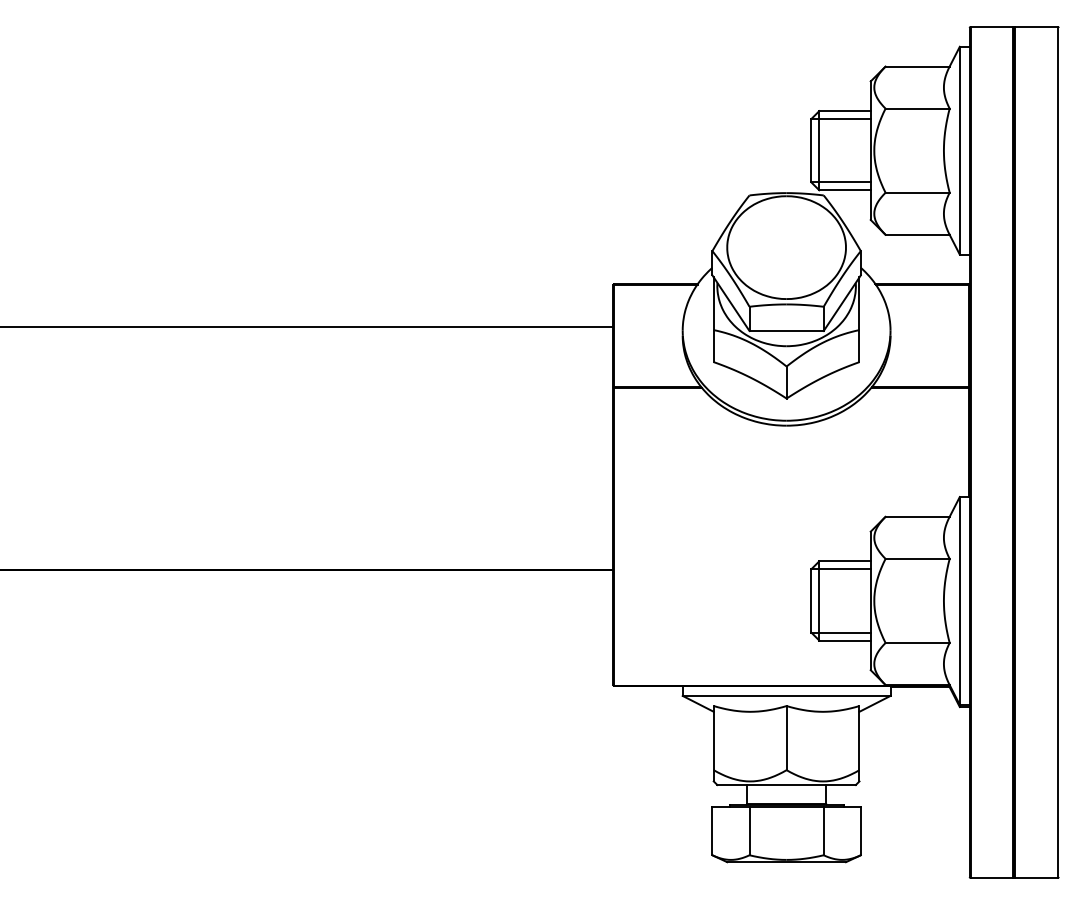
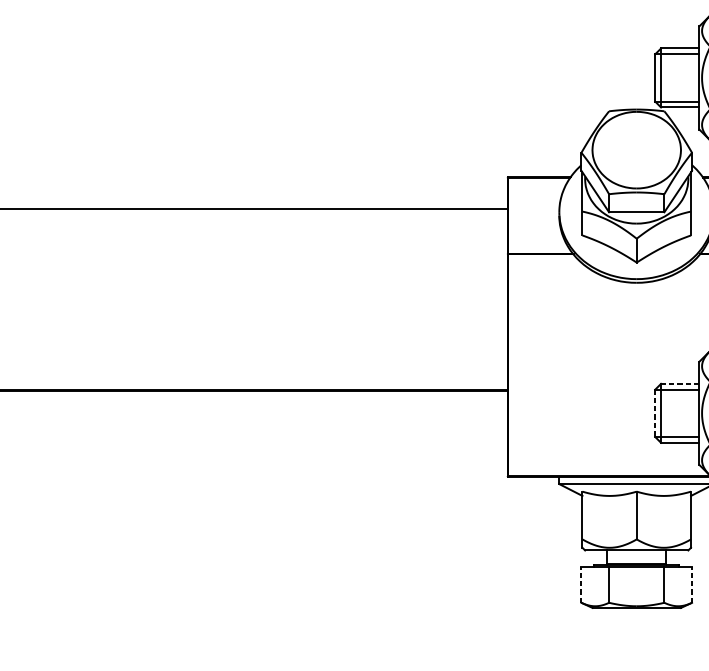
line: (845, 561) -> (680, 383), solid -> dashed
line: (811, 600) -> (655, 413), solid -> dashed
line: (712, 830) -> (581, 584), solid -> dashed
line: (860, 830) -> (691, 584), solid -> dashed

